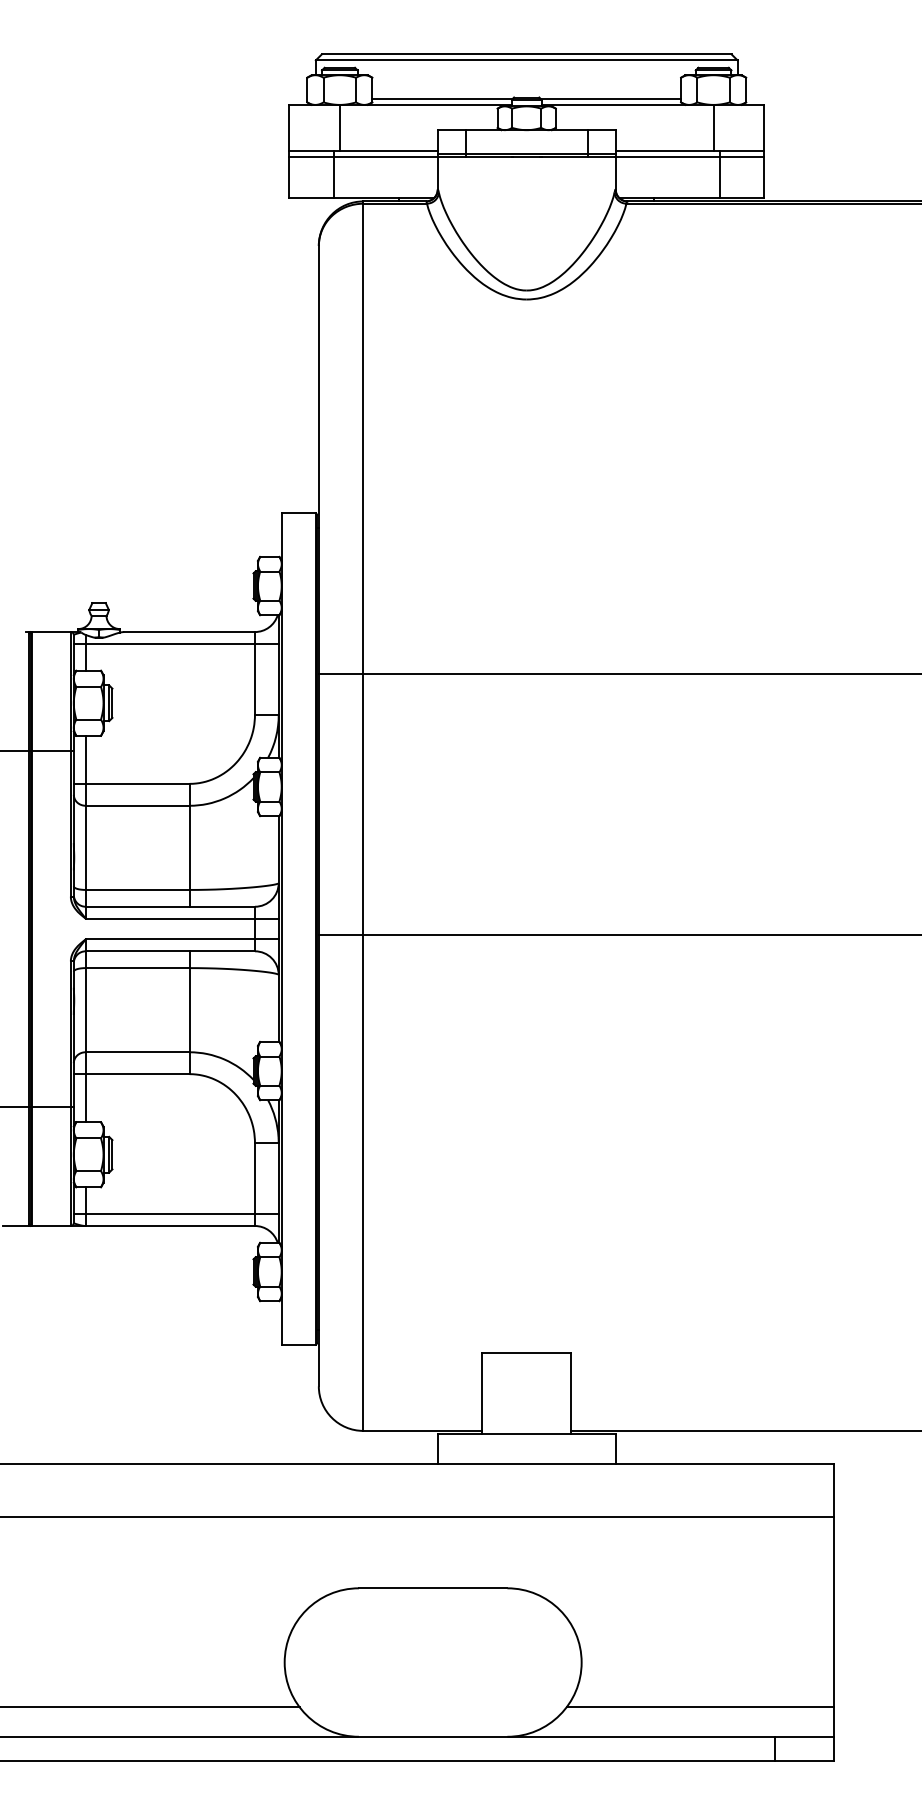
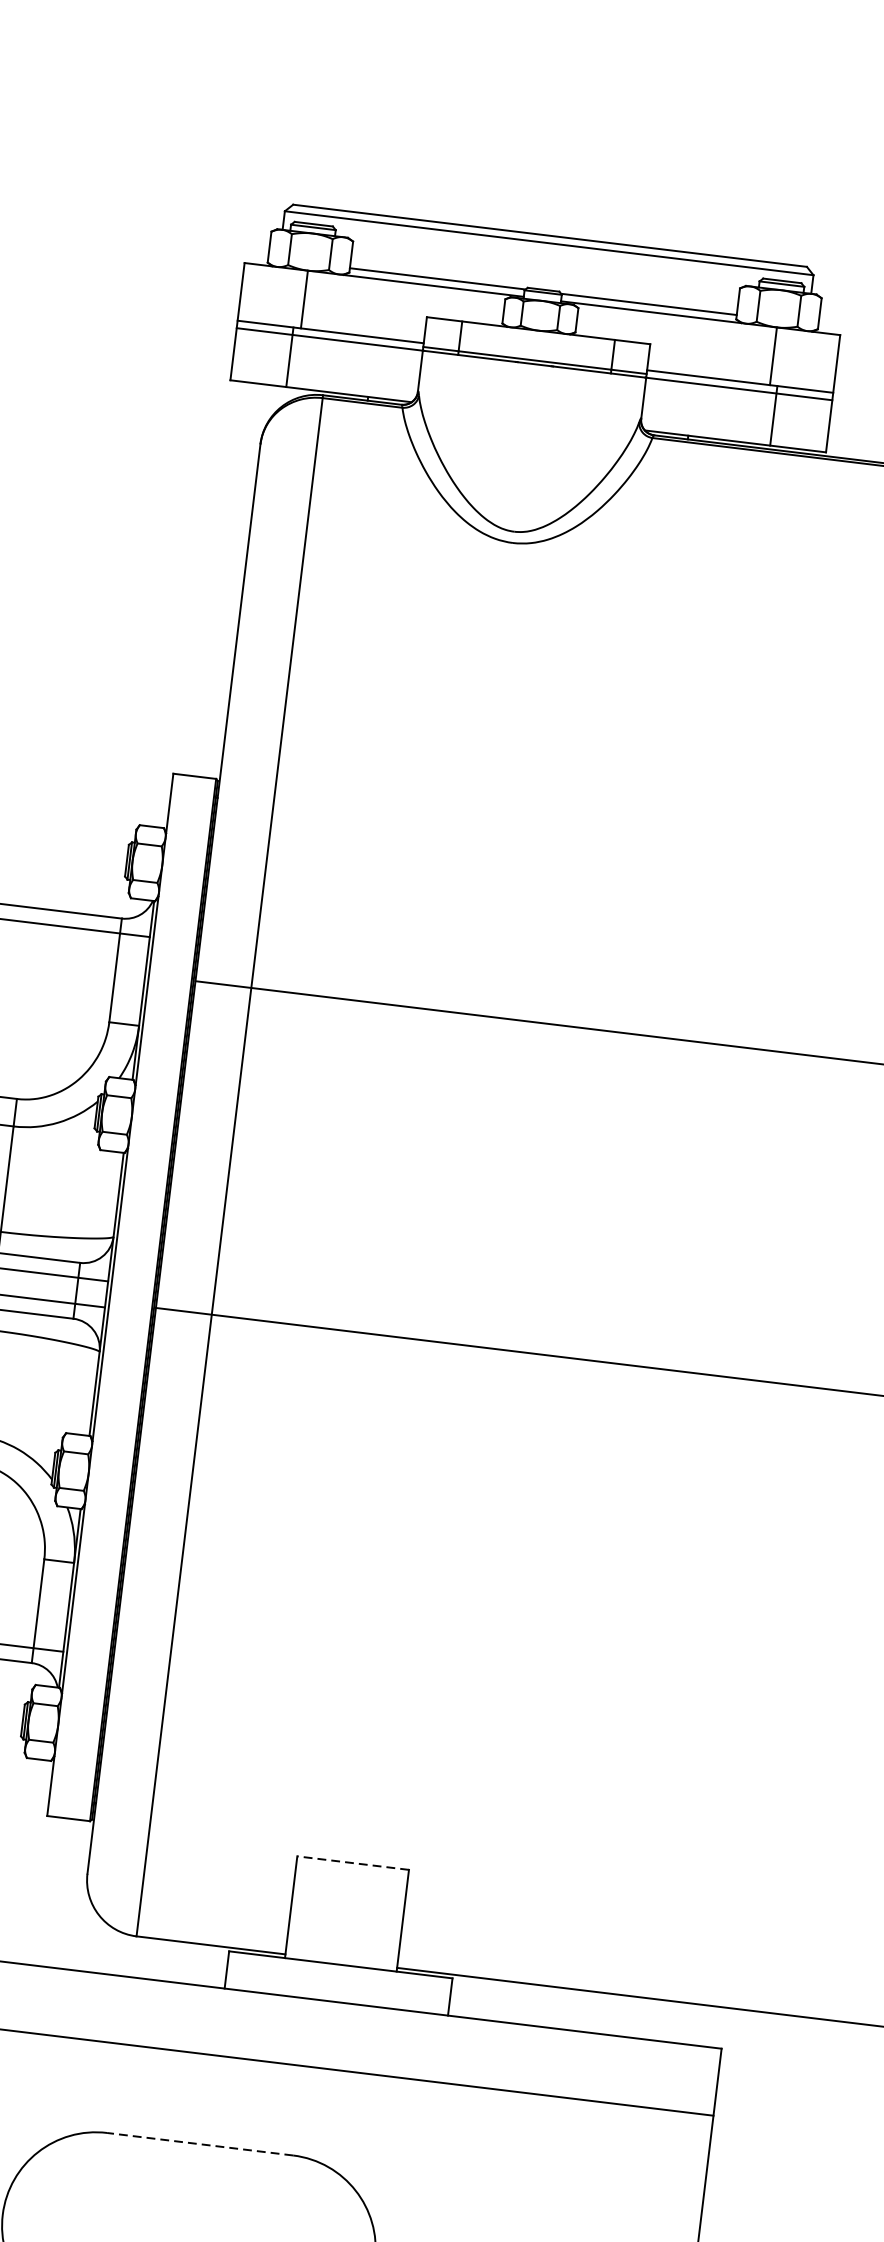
line: (526, 1352) -> (352, 1862), solid -> dashed
line: (432, 1588) -> (199, 2144), solid -> dashed

